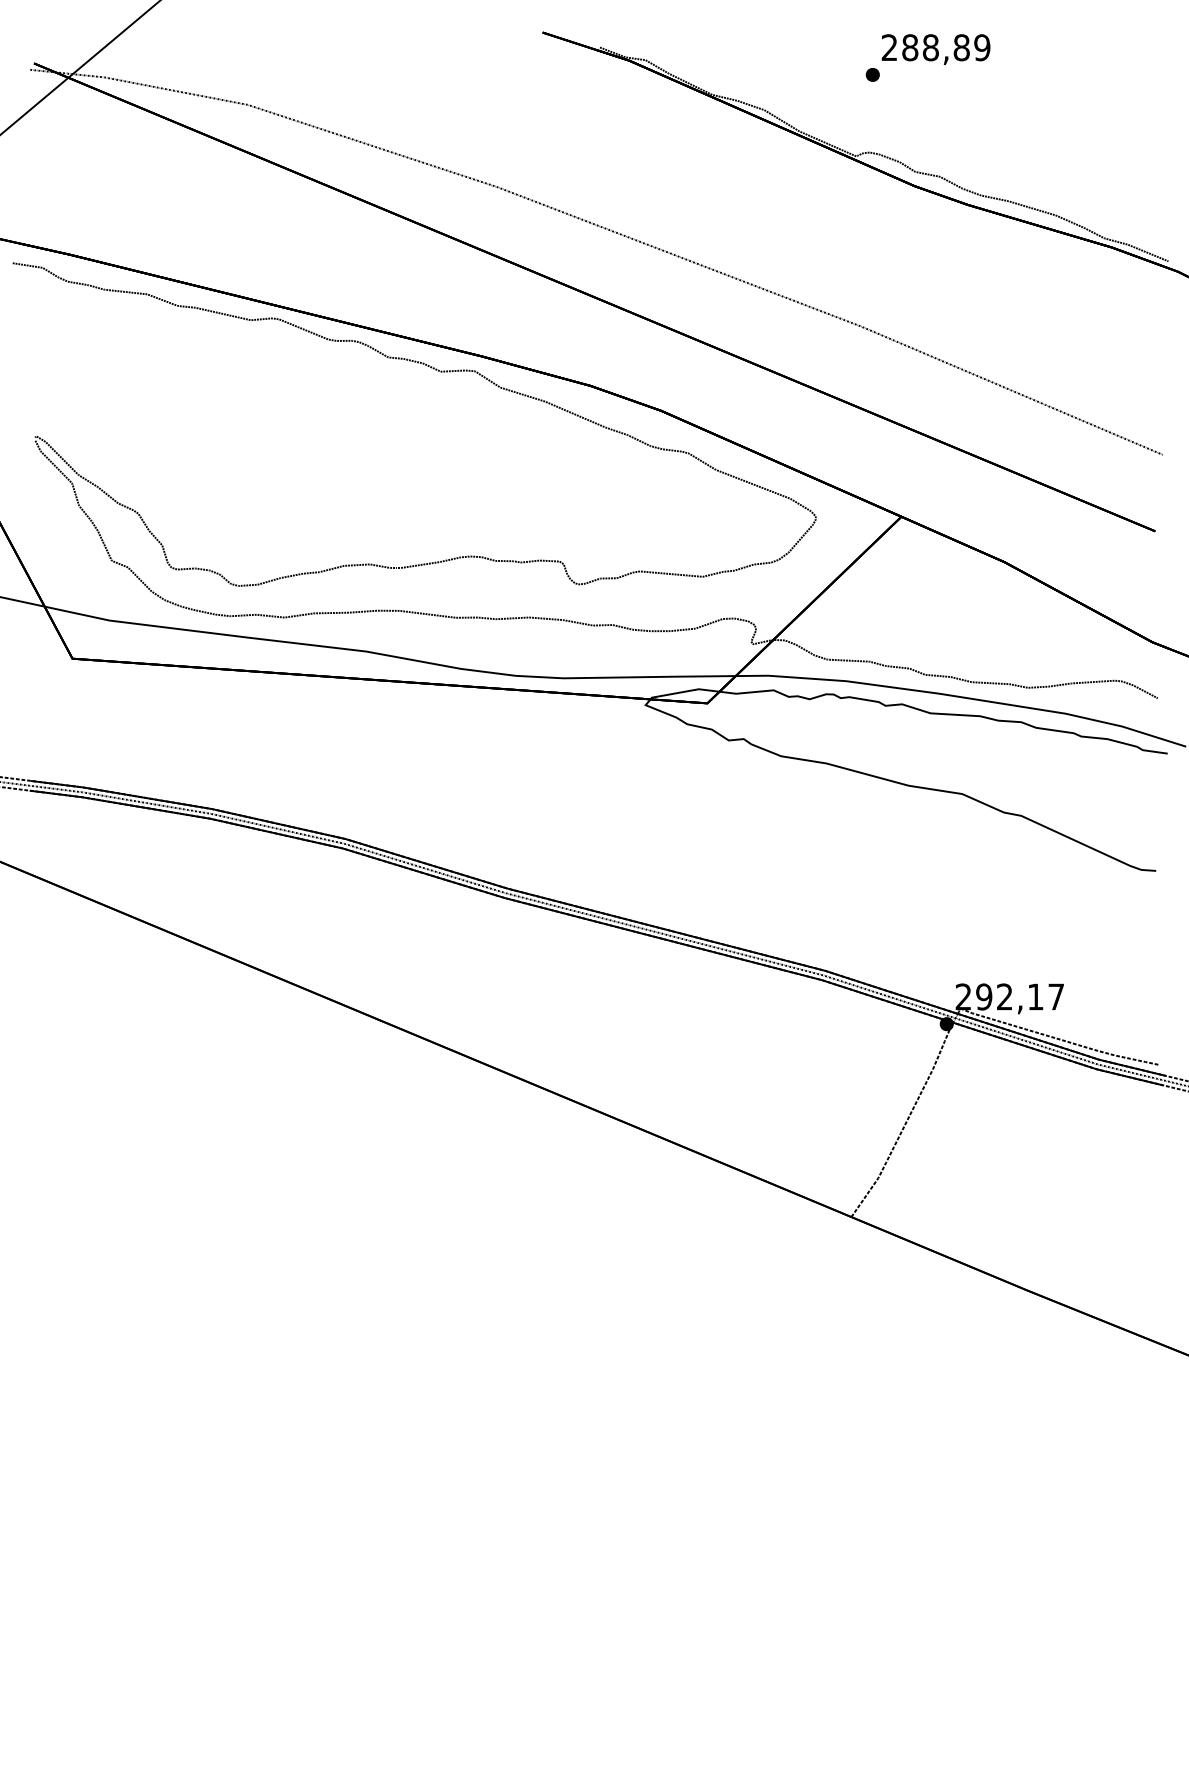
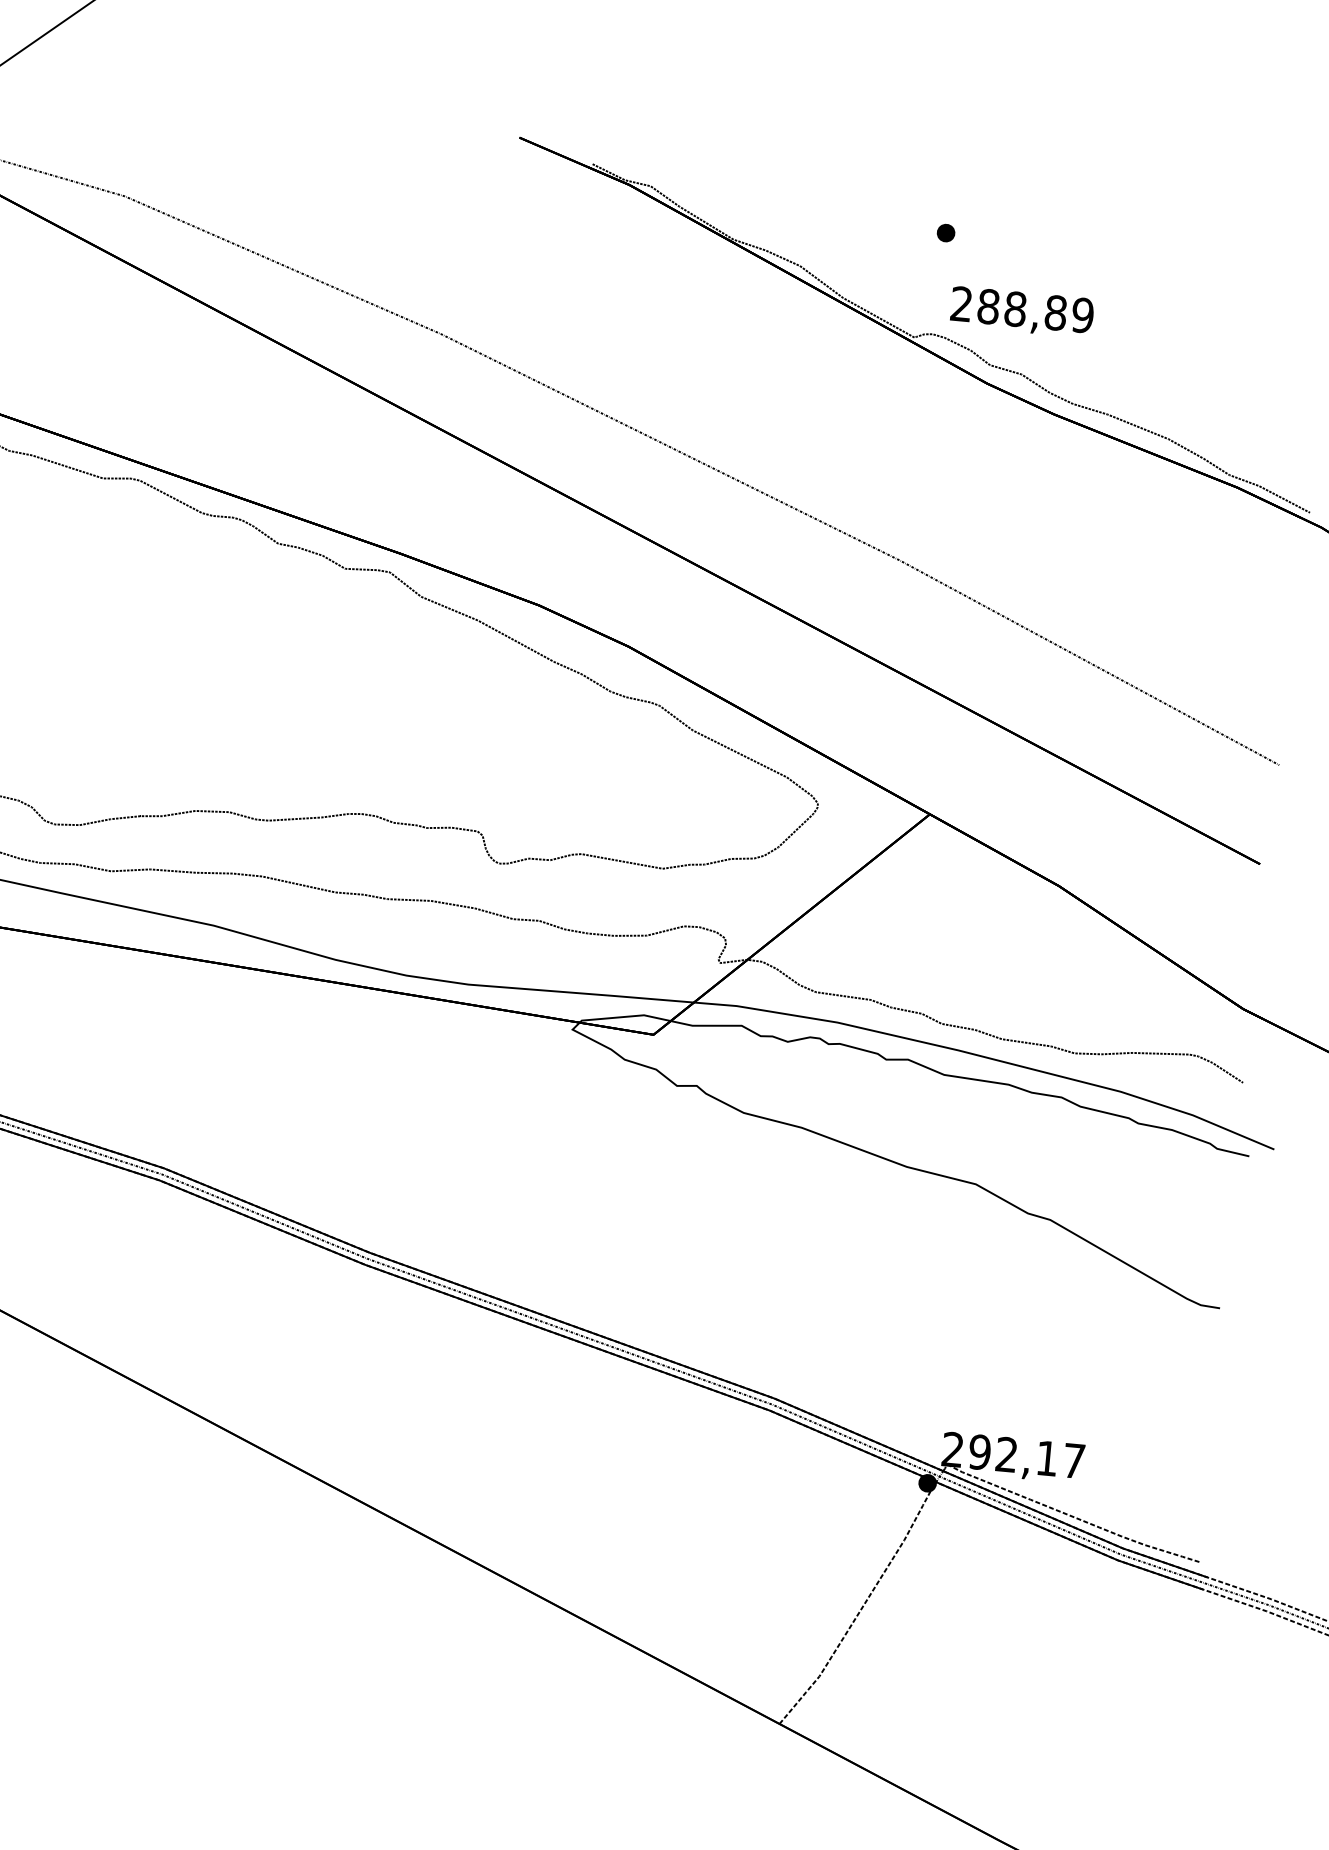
text: (935, 49) -> (1021, 312), moved

